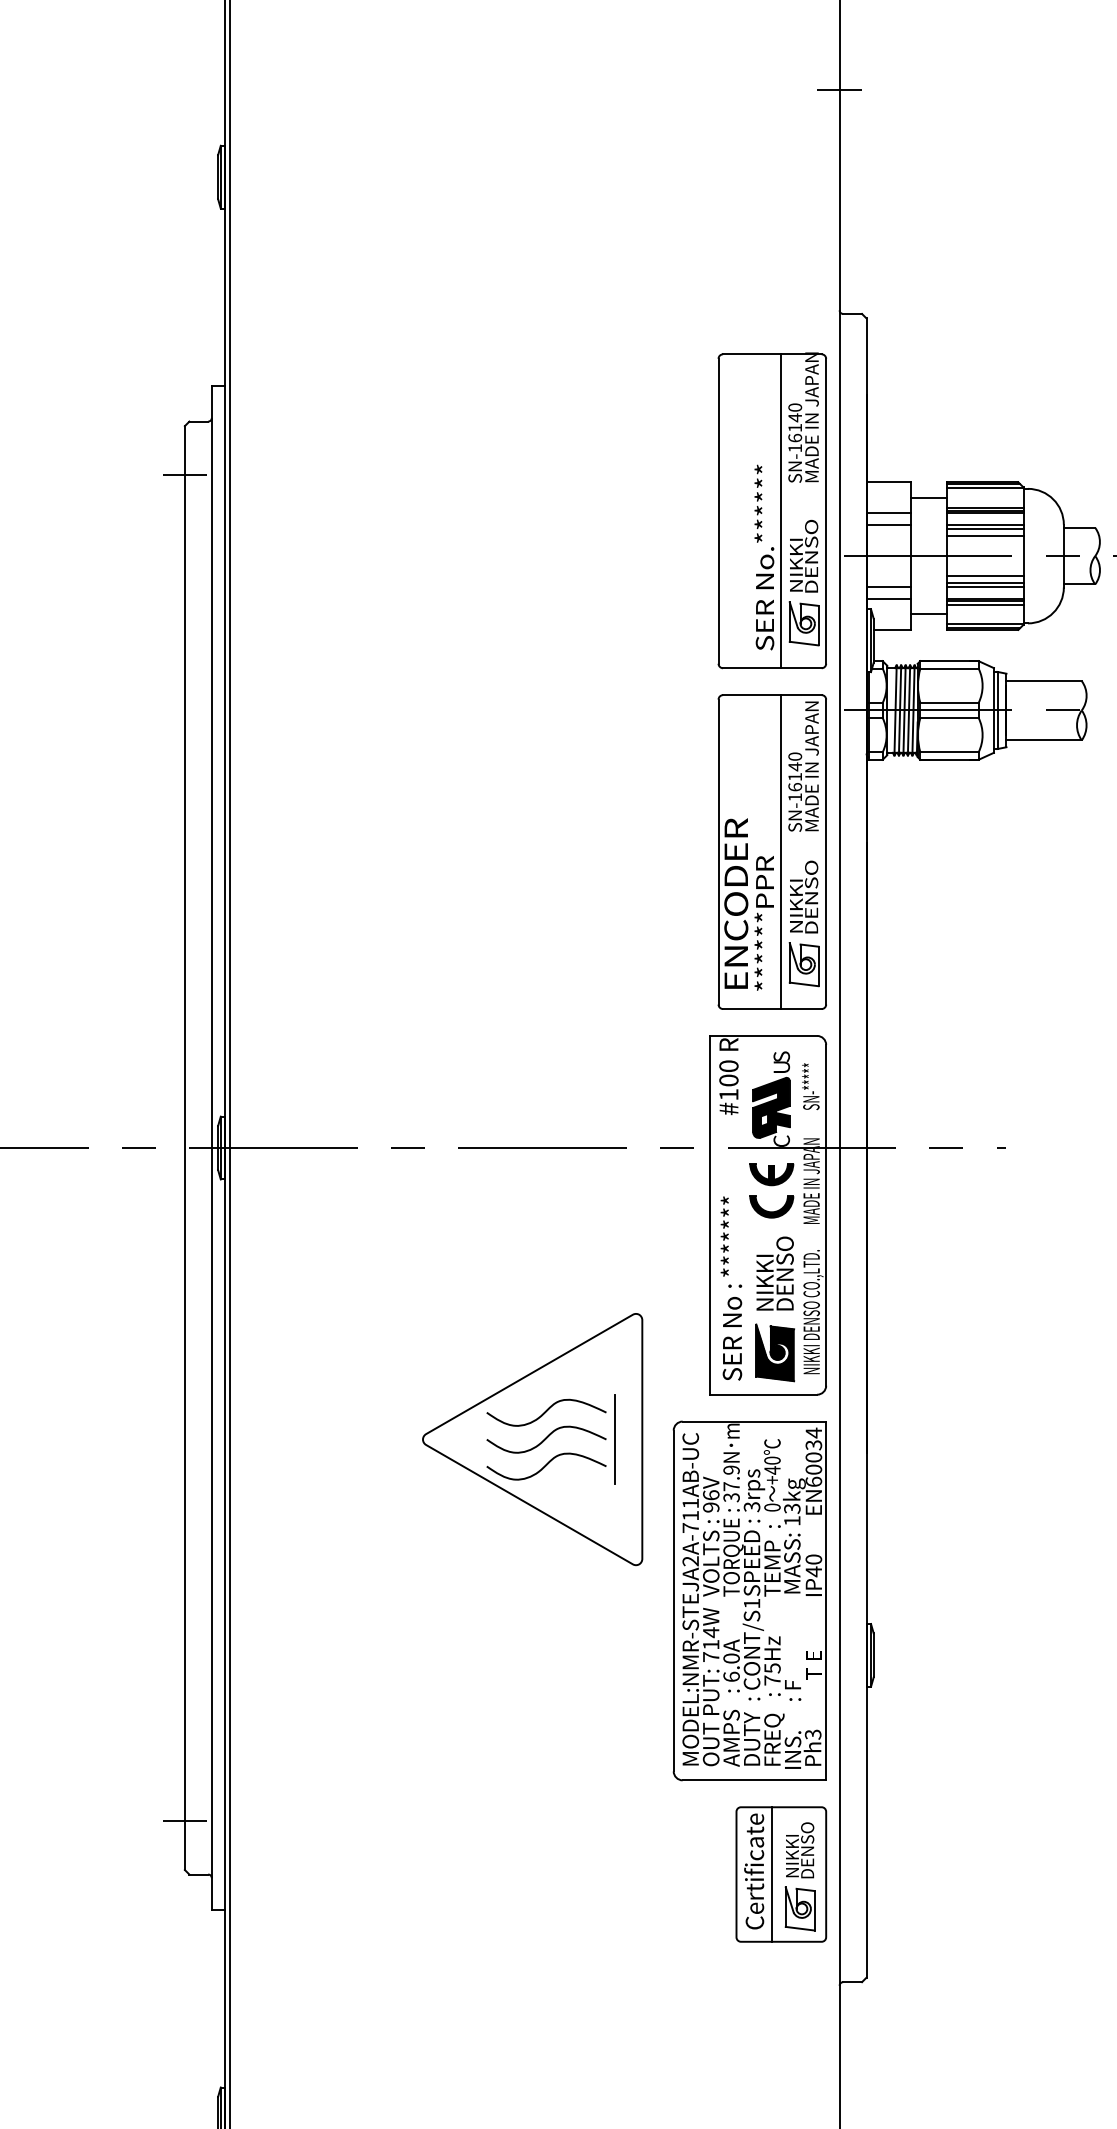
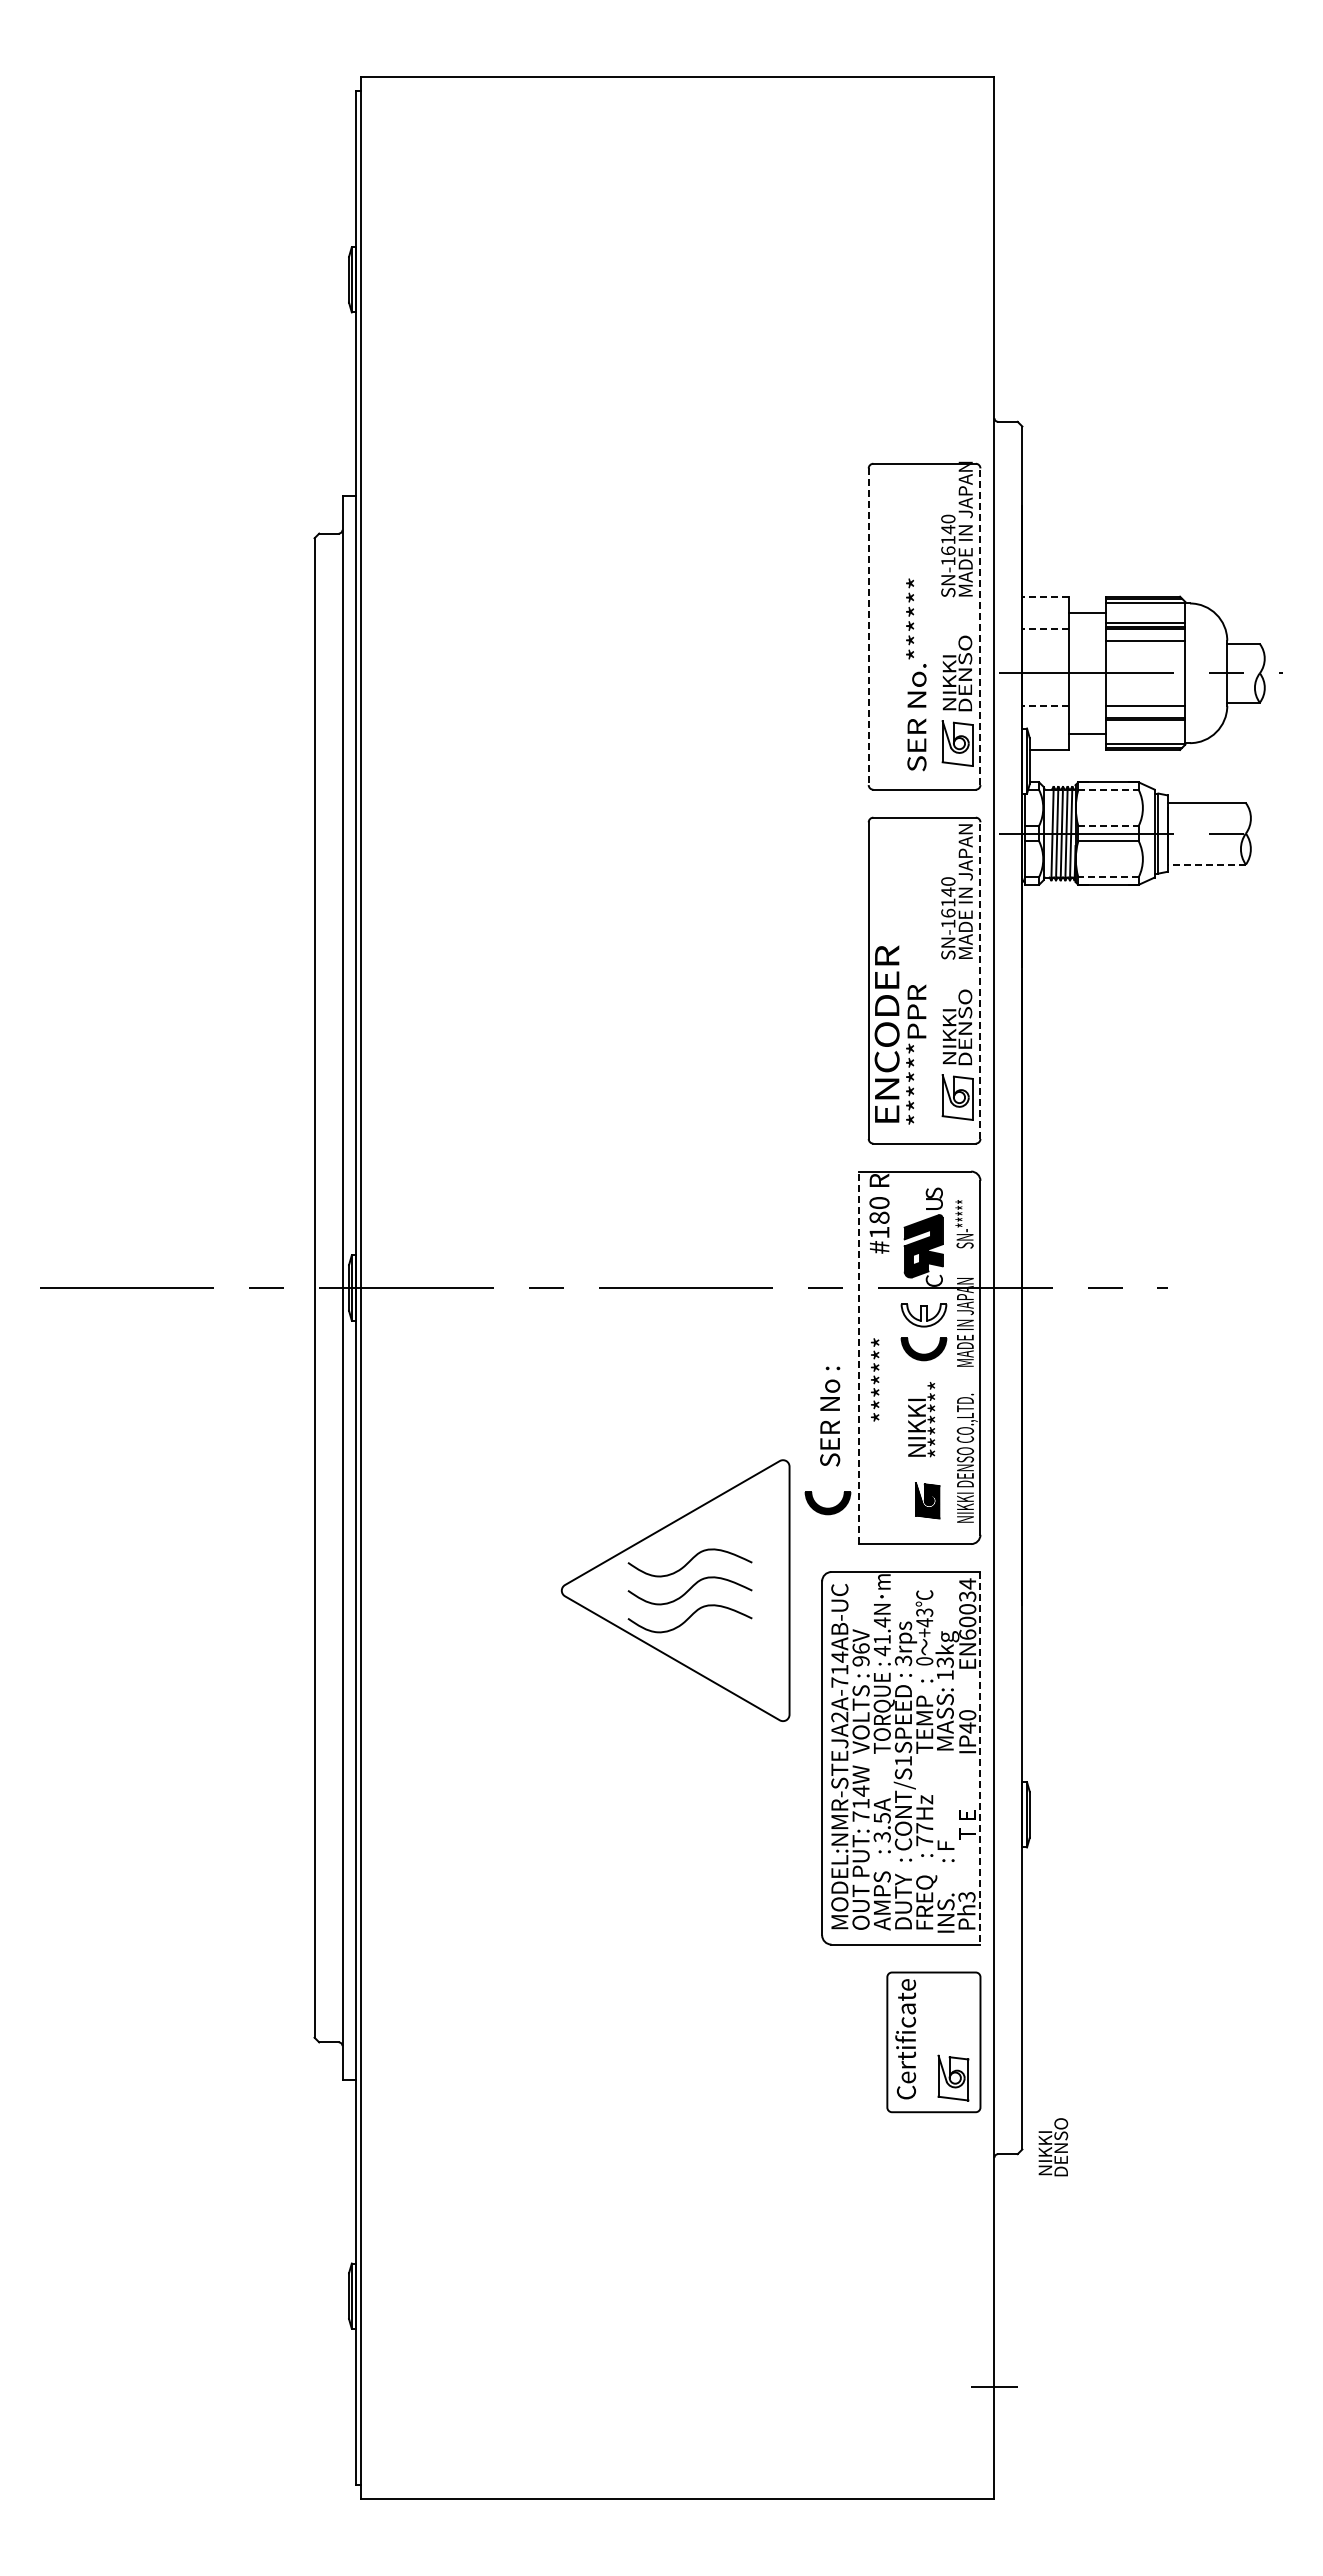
line: (839, 90) -> (994, 189), removed
line: (184, 475) -> (314, 589), removed
line: (888, 482) -> (1045, 596), solid -> dashed
line: (780, 511) -> (933, 626), removed
line: (826, 511) -> (980, 626), solid -> dashed
line: (718, 512) -> (868, 627), solid -> dashed
line: (888, 512) -> (1045, 628), solid -> dashed
line: (888, 525) -> (1045, 641), removed
line: (985, 529) -> (1145, 645), removed
line: (985, 536) -> (1145, 652), removed
line: (985, 575) -> (1145, 693), removed
line: (985, 583) -> (1145, 701), removed
line: (888, 587) -> (1045, 705), solid -> dashed
line: (888, 598) -> (1045, 717), removed
line: (985, 604) -> (1145, 723), removed
line: (950, 668) -> (1109, 790), solid -> dashed
line: (950, 702) -> (1109, 825), solid -> dashed
line: (1043, 740) -> (1206, 864), solid -> dashed
line: (949, 752) -> (1108, 877), solid -> dashed
line: (780, 851) -> (933, 980), removed
line: (826, 851) -> (980, 980), solid -> dashed
text: (728, 1080) -> (879, 1217), #100 -> #180
fill: (771, 1174) -> (923, 1315), removed
line: (709, 1214) -> (859, 1357), solid -> dashed
text: (783, 1273) -> (936, 1418), DENSO -> *******
text: (732, 1332) -> (830, 1416), moved
part: (775, 1352) -> (927, 1500), size x0.6
part: (678, 1355) -> (827, 1503), added
line: (615, 1439) -> (761, 1590), removed
text: (772, 1460) -> (924, 1612), +40 -> +43
text: (730, 1483) -> (881, 1636), 37.9N -> 41.4N
text: (690, 1502) -> (839, 1656), MODEL:NMR-STEJA2A-711AB-UC -> MODEL:NMR-STEJA2A-714AB-UC
line: (826, 1601) -> (980, 1758), solid -> dashed
text: (730, 1667) -> (881, 1827), 6.0A -> 3.5A
text: (772, 1668) -> (924, 1828), 75Hz -> 77Hz
line: (184, 1820) -> (314, 1986), removed
text: (800, 1850) -> (1053, 2147), moved
line: (772, 1874) -> (924, 2042), removed

